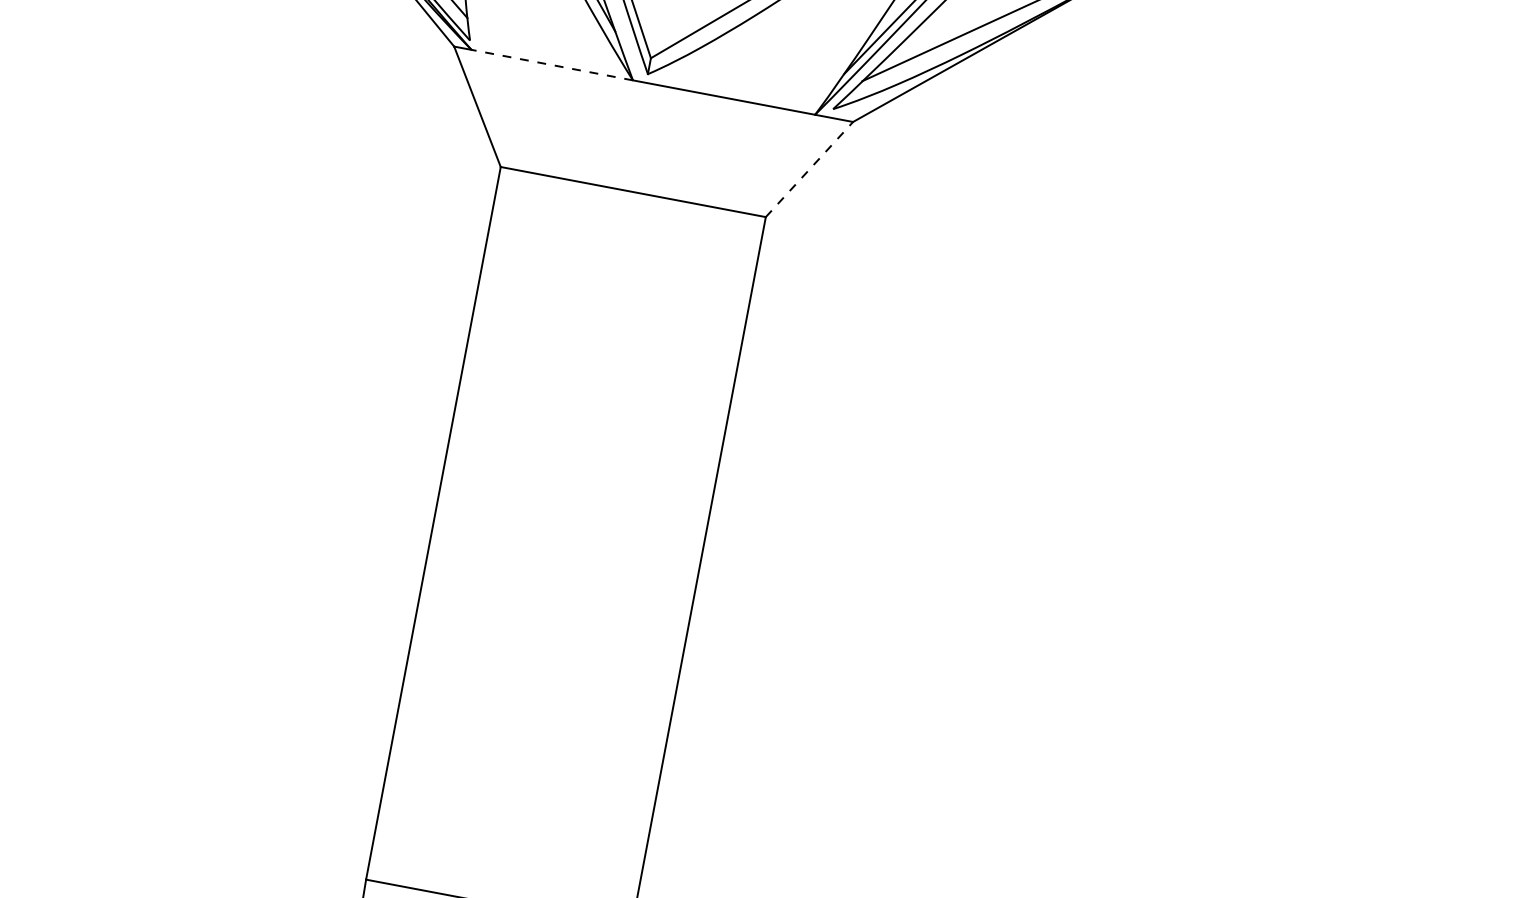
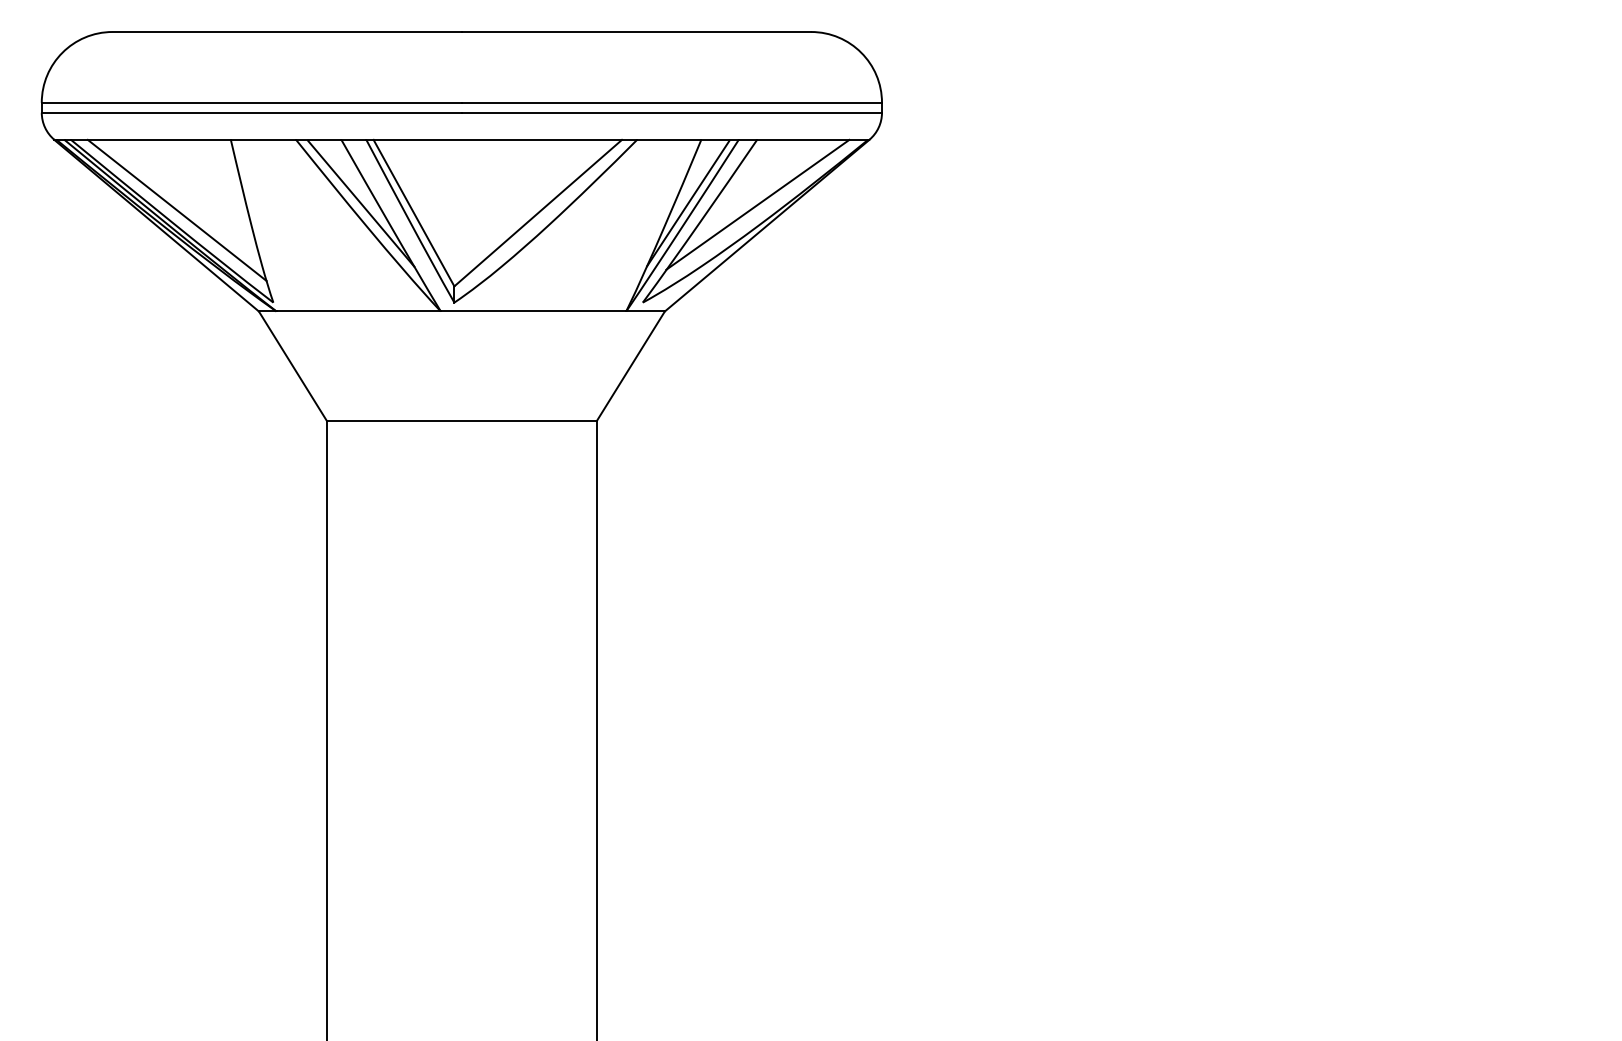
line: (552, 65) -> (358, 311), dashed -> solid
line: (809, 169) -> (630, 366), dashed -> solid

